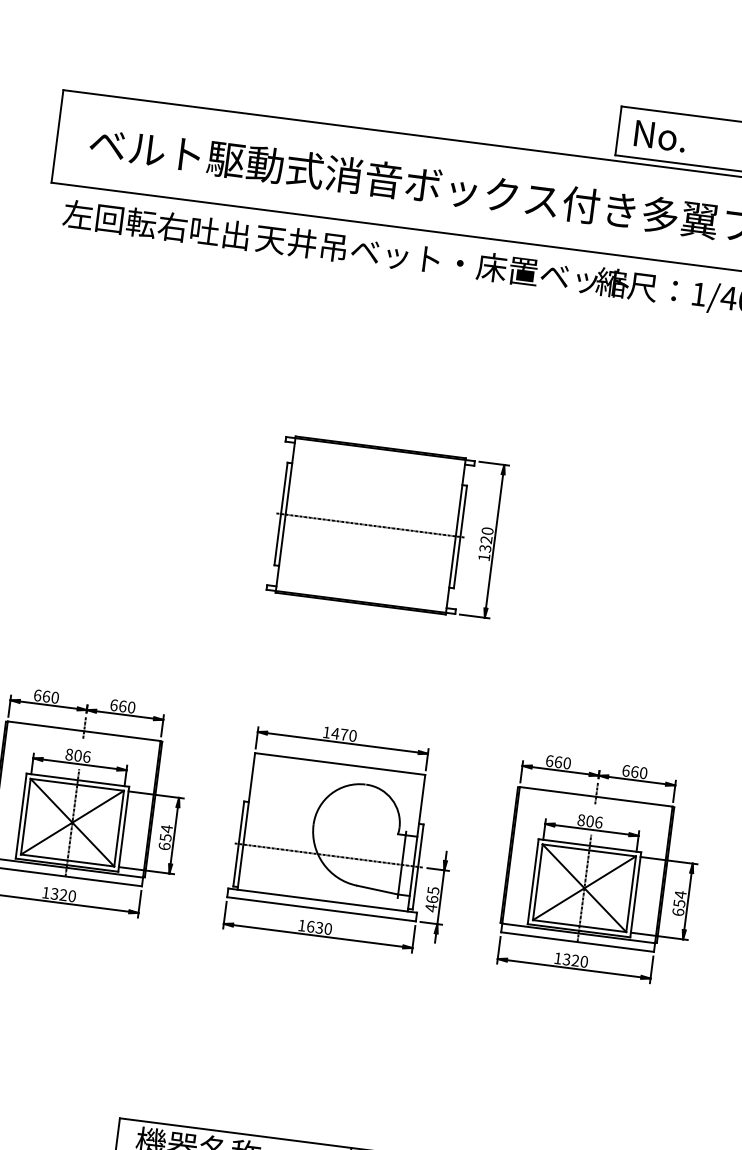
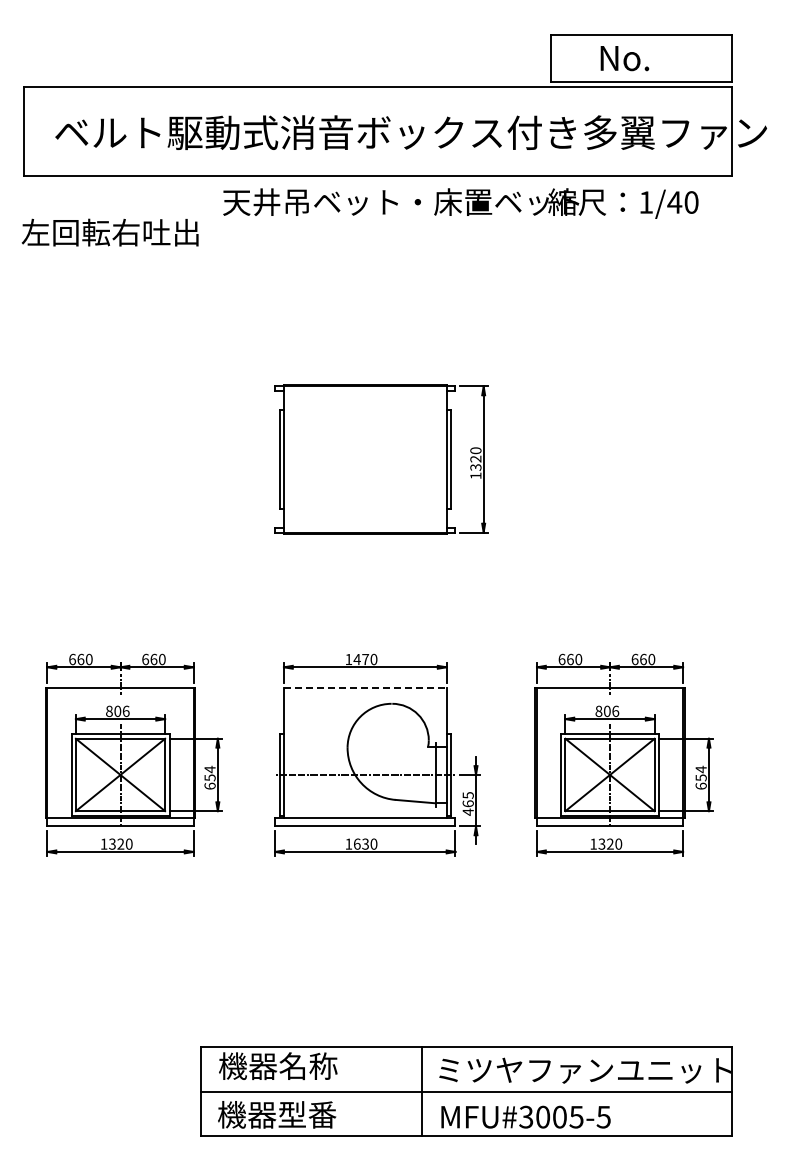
text: (660, 136) -> (624, 58), moved
text: (155, 224) -> (109, 232), moved
line: (370, 525) -> (365, 459), removed
line: (340, 764) -> (365, 687), solid -> dashed

